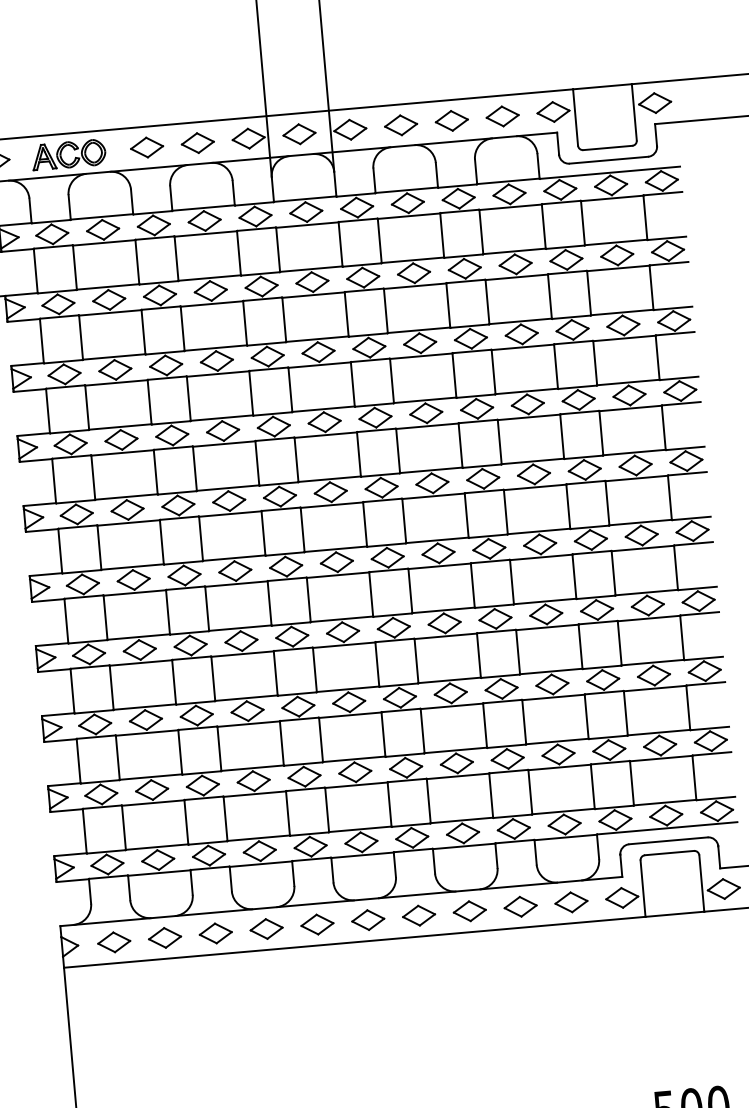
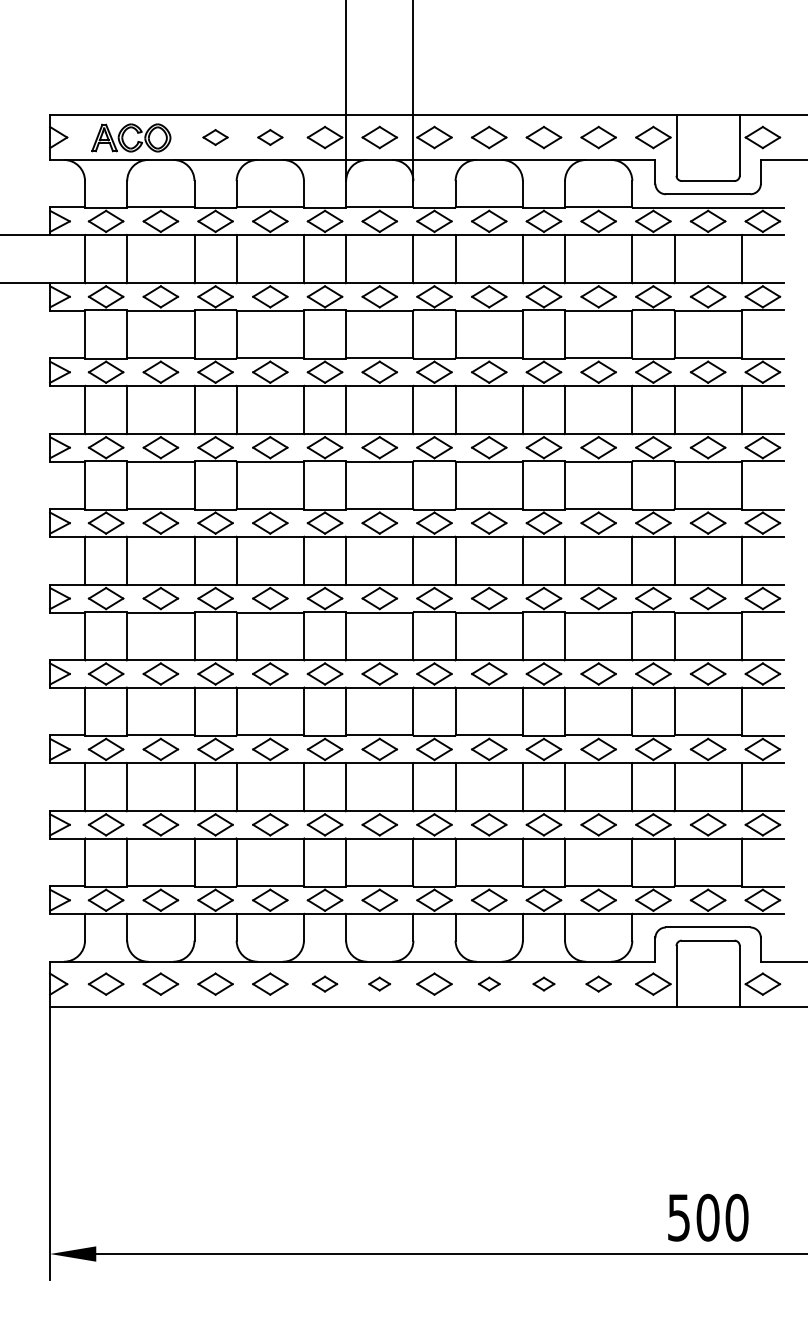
part: (198, 143) -> (270, 137), size x0.7
part: (146, 147) -> (215, 137), size x0.7
part: (571, 901) -> (598, 983), size x0.7
part: (520, 906) -> (543, 983), size x0.6
part: (470, 910) -> (489, 983), size x0.6
part: (367, 919) -> (379, 983), size x0.6
part: (316, 924) -> (324, 983), size x0.7

